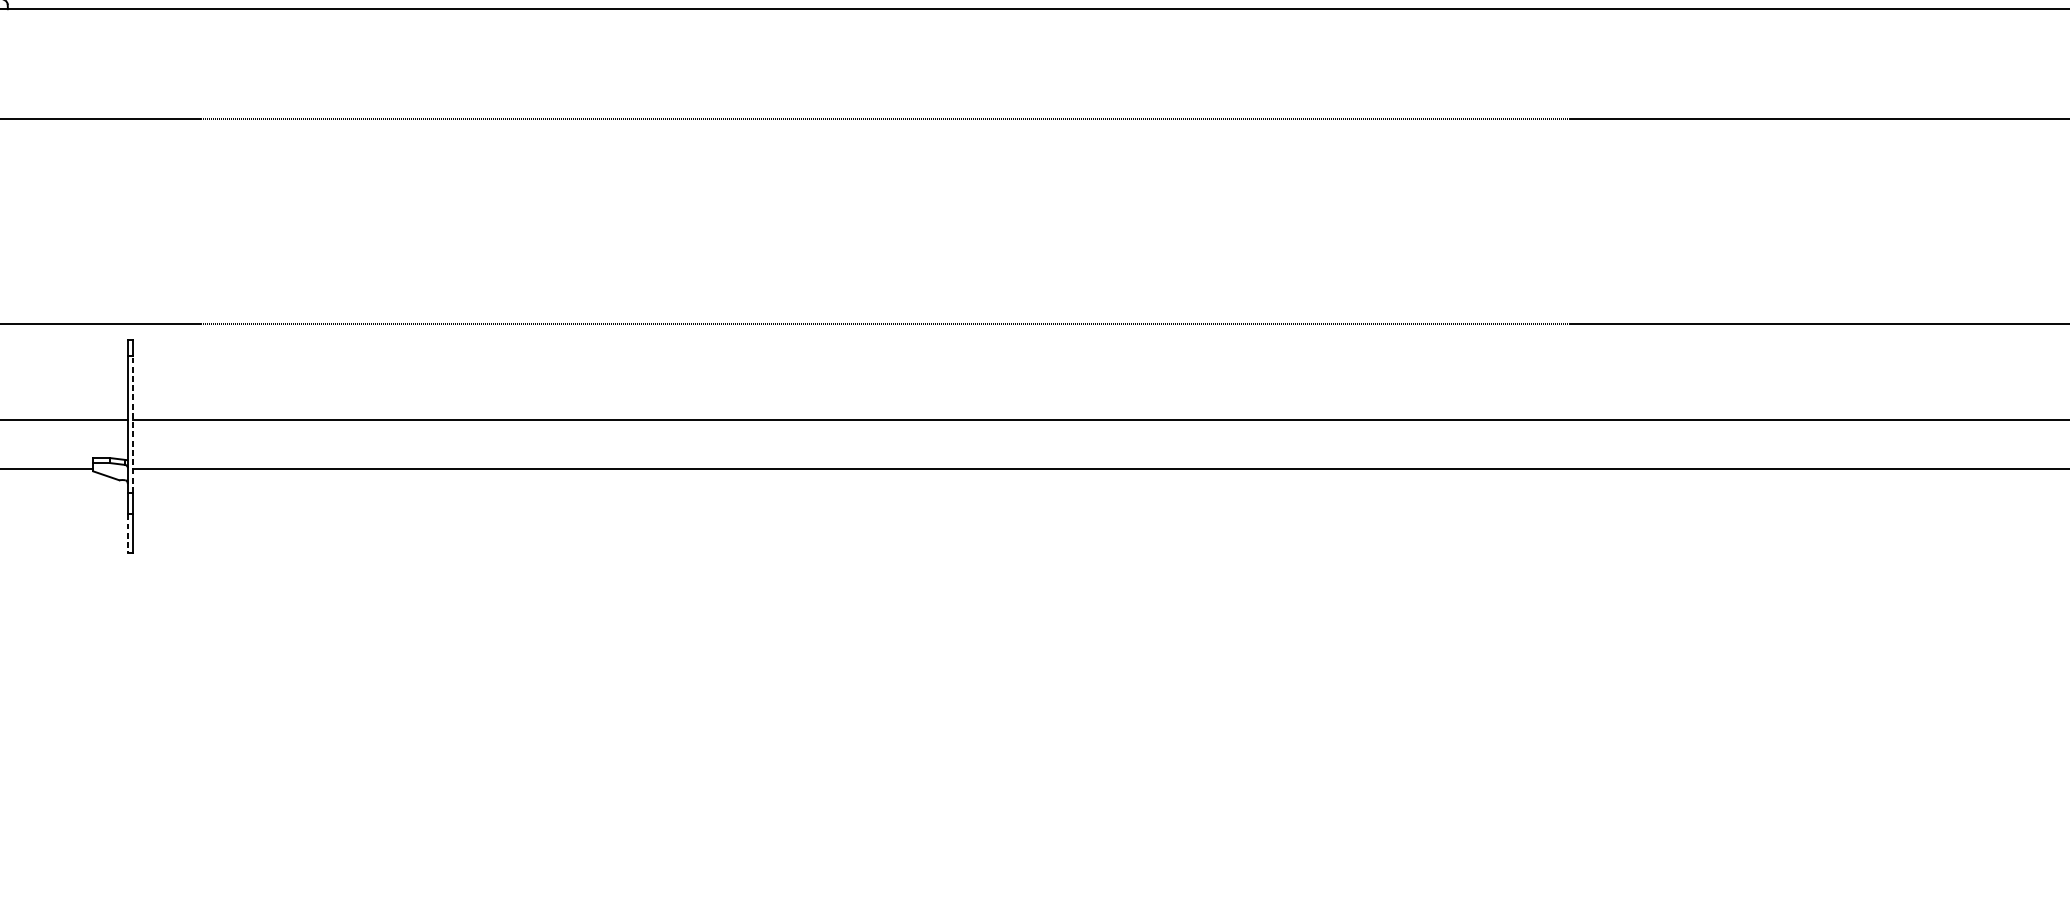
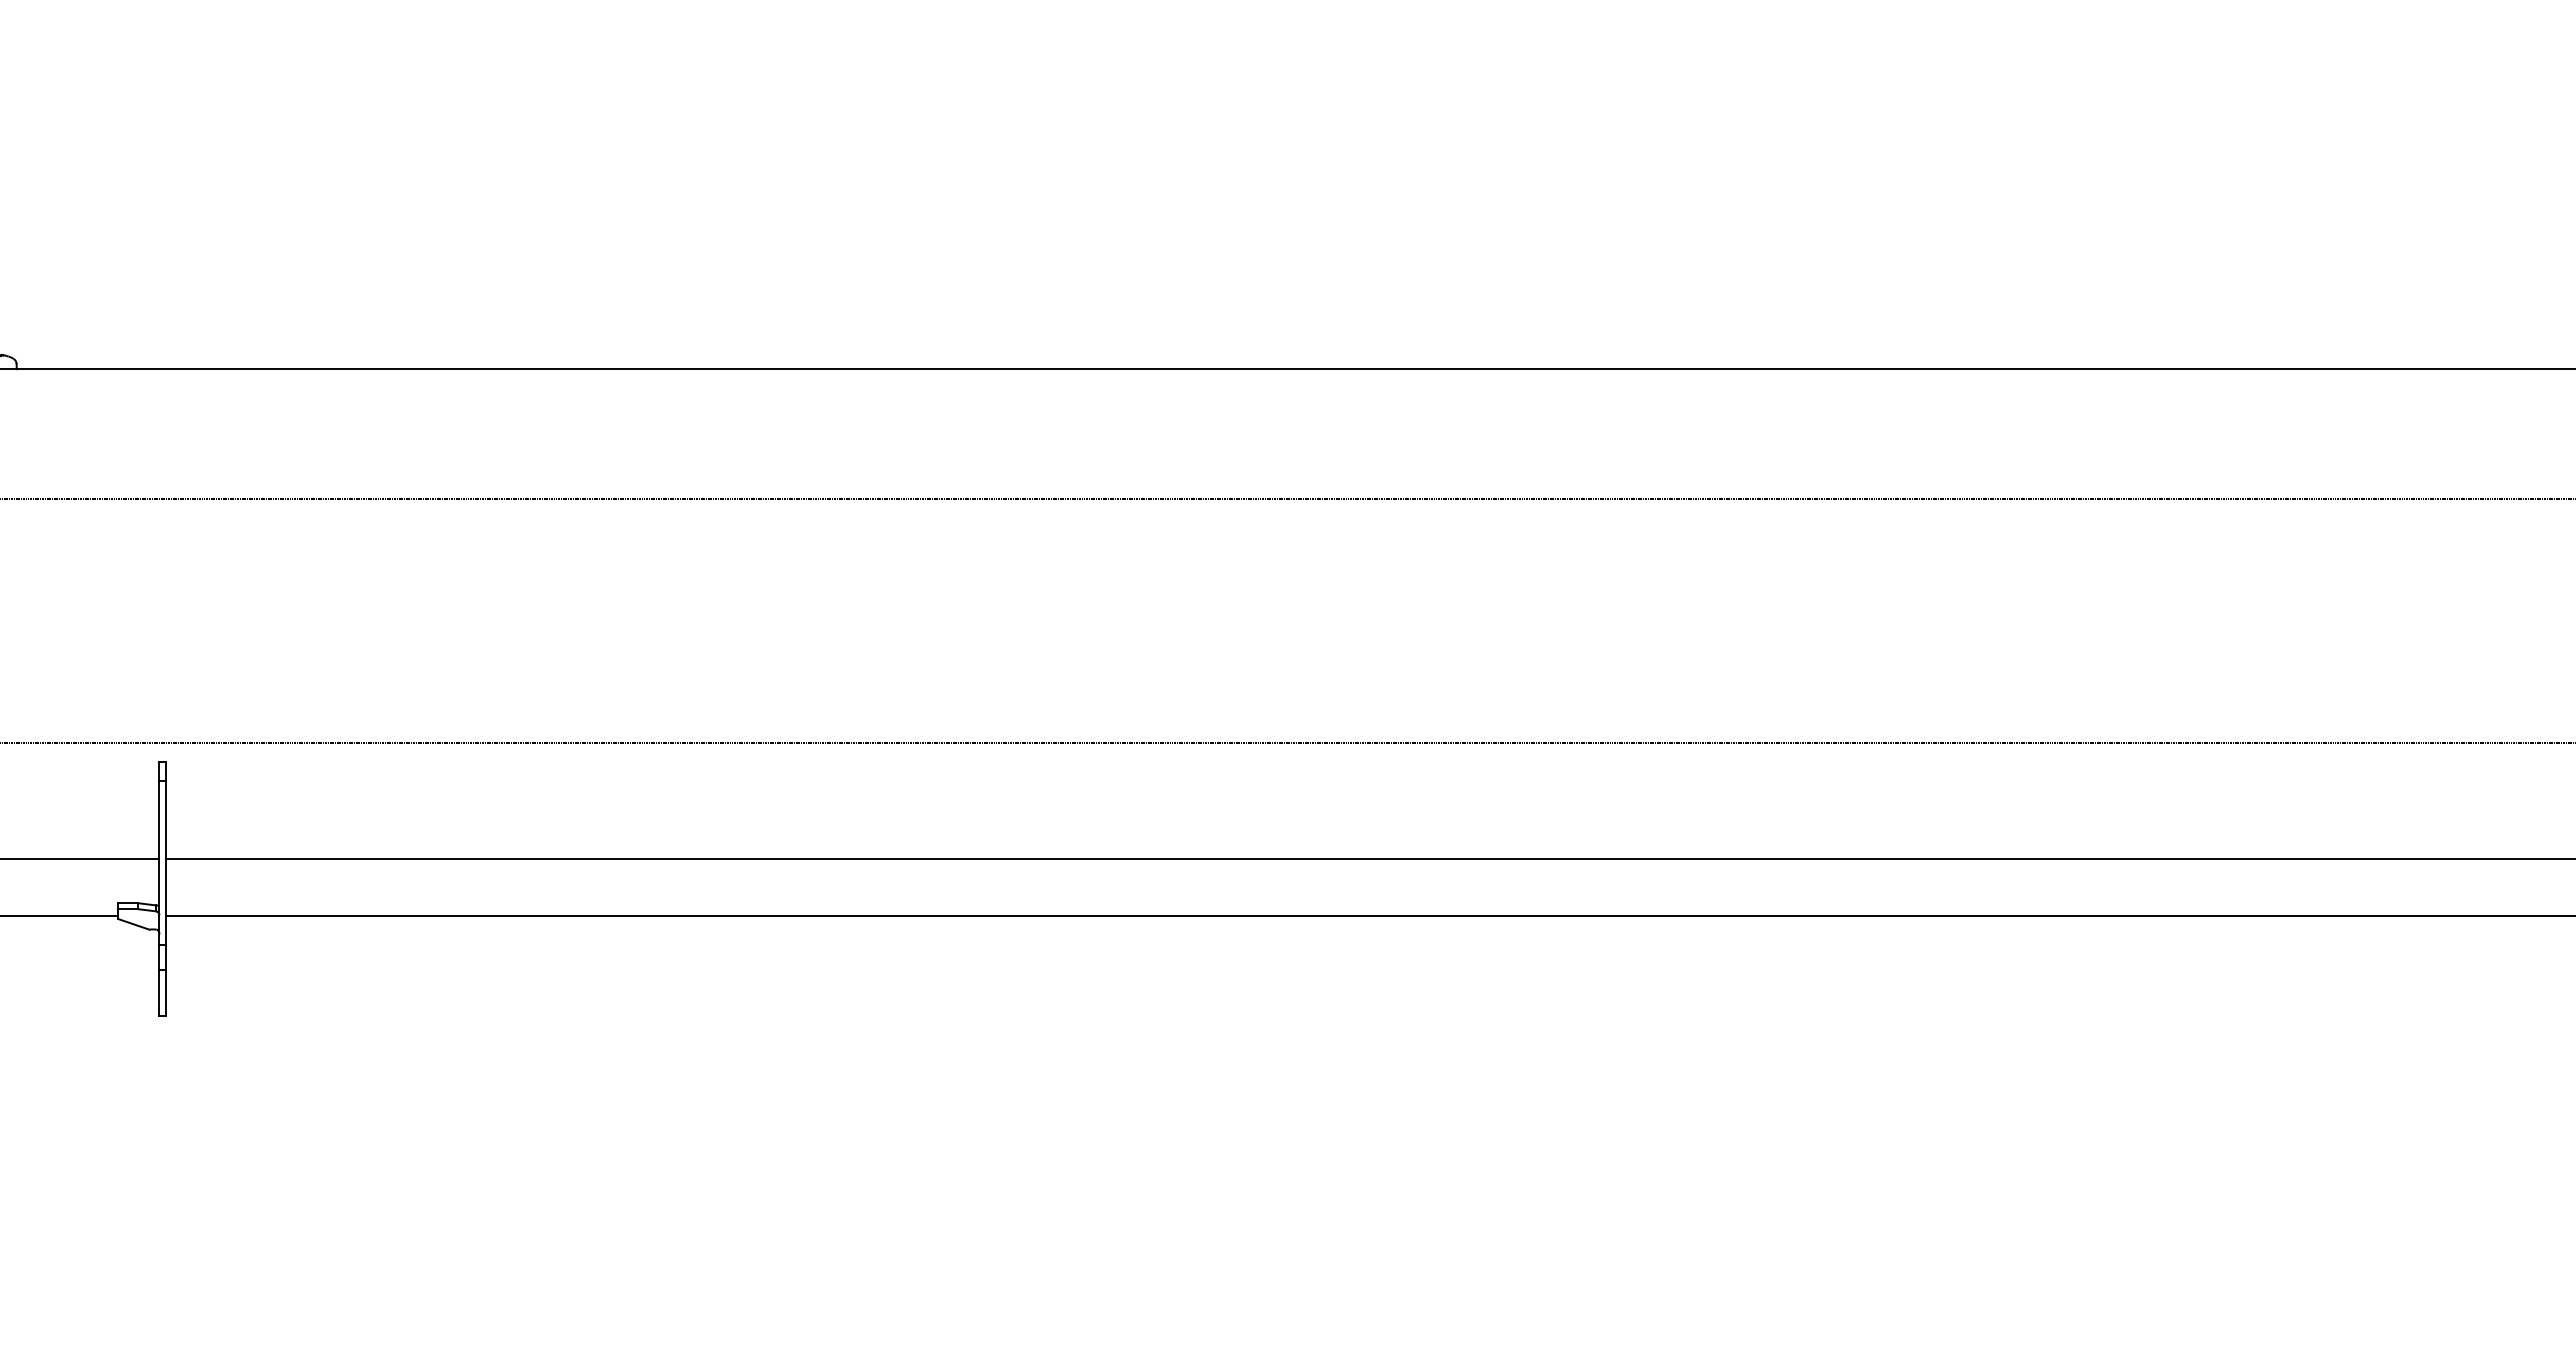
line: (132, 424) -> (165, 863), dashed -> solid
line: (127, 533) -> (159, 993), dashed -> solid

